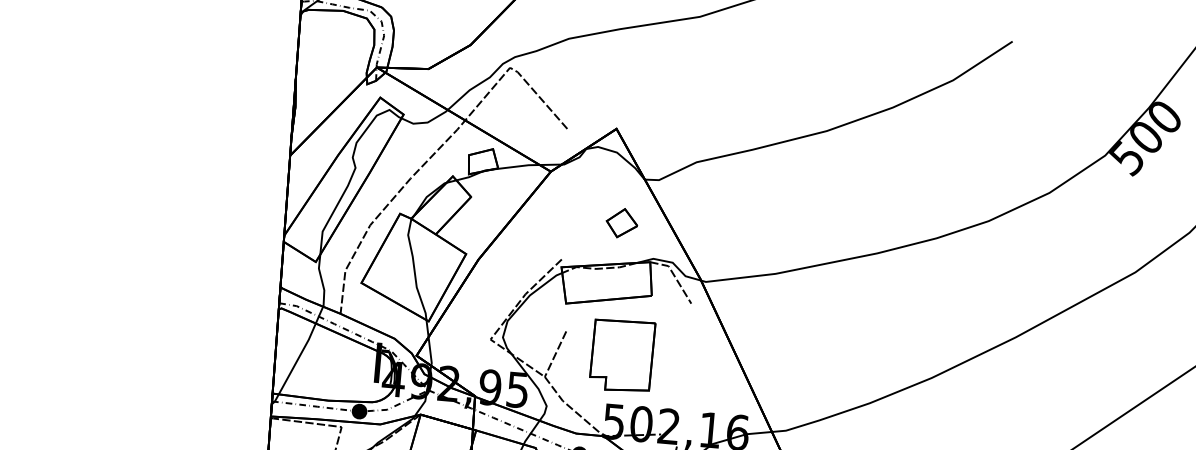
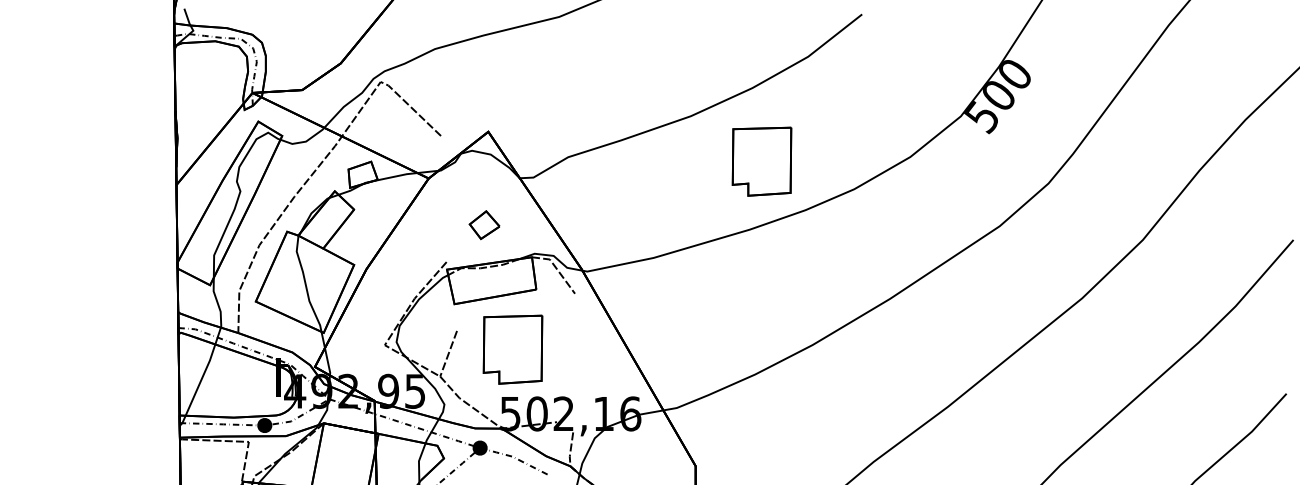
part: (895, 184) -> (761, 161), added
part: (621, 223) -> (484, 225), moved

